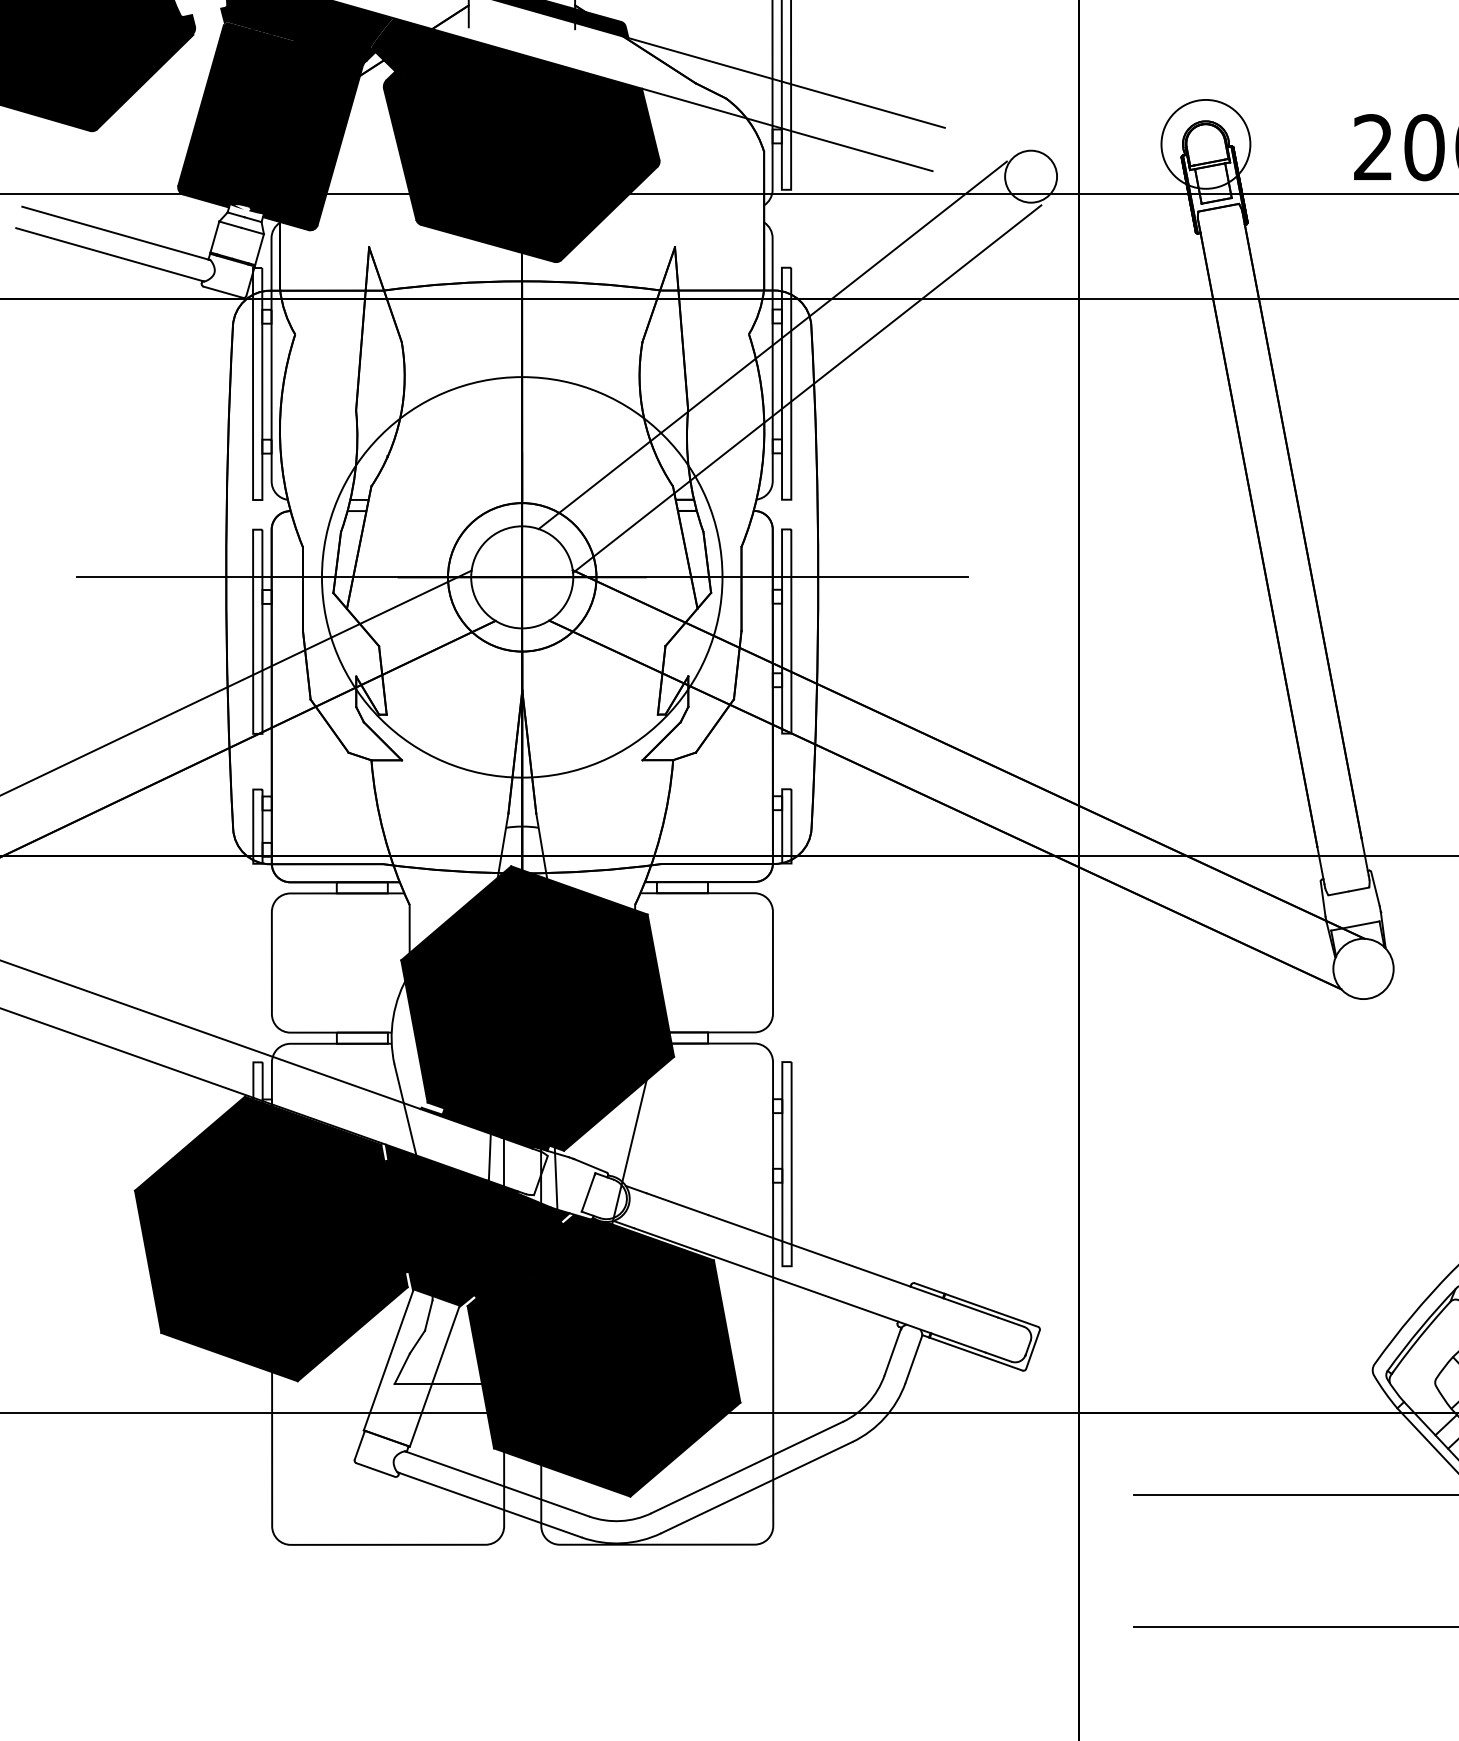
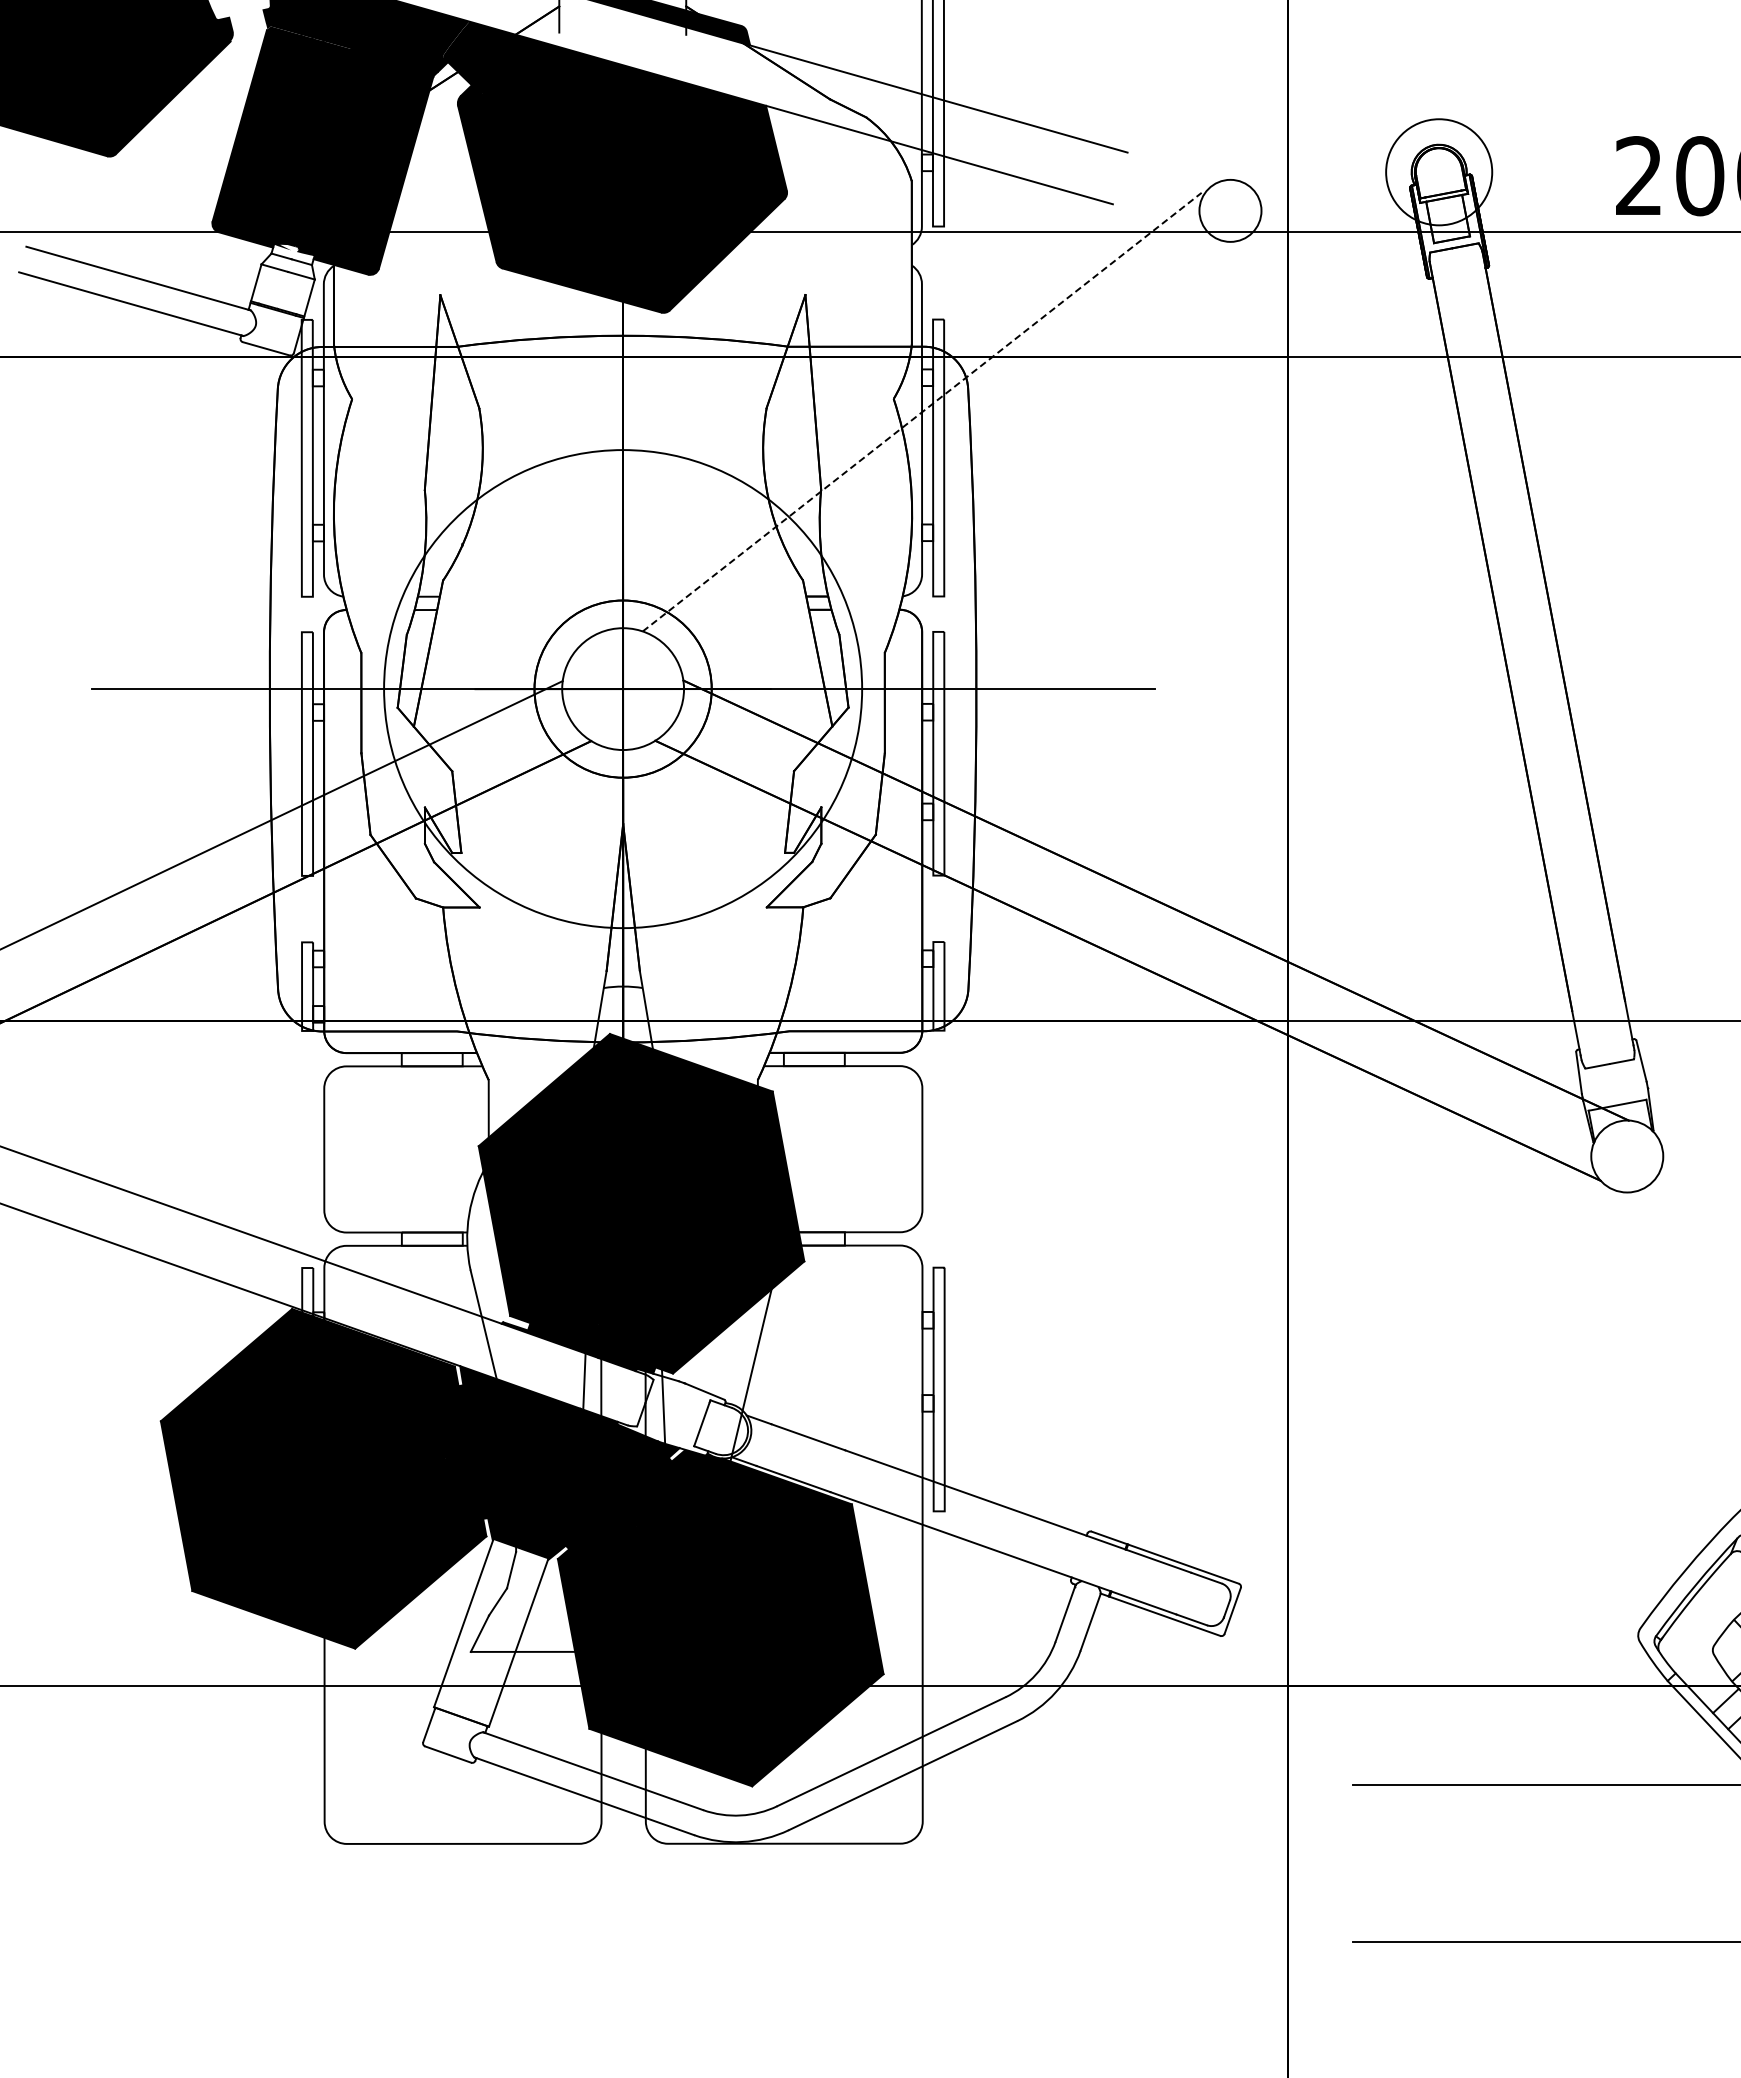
line: (773, 344) -> (922, 411), solid -> dashed
line: (806, 389) -> (962, 464), removed

